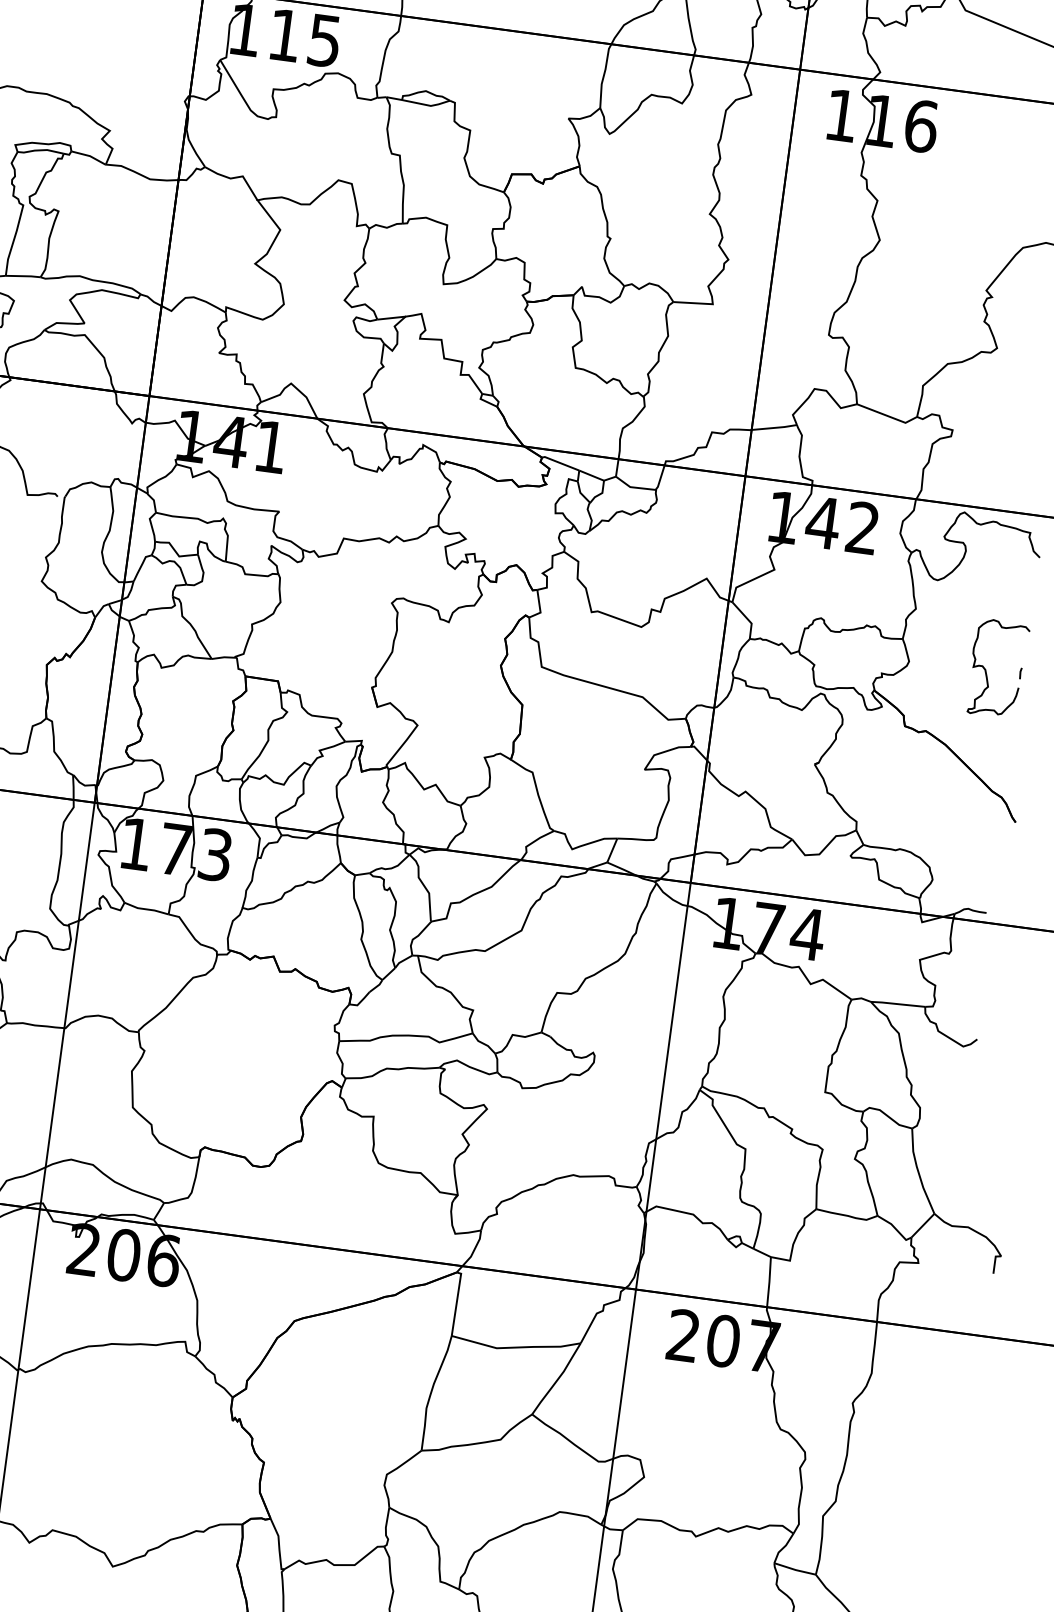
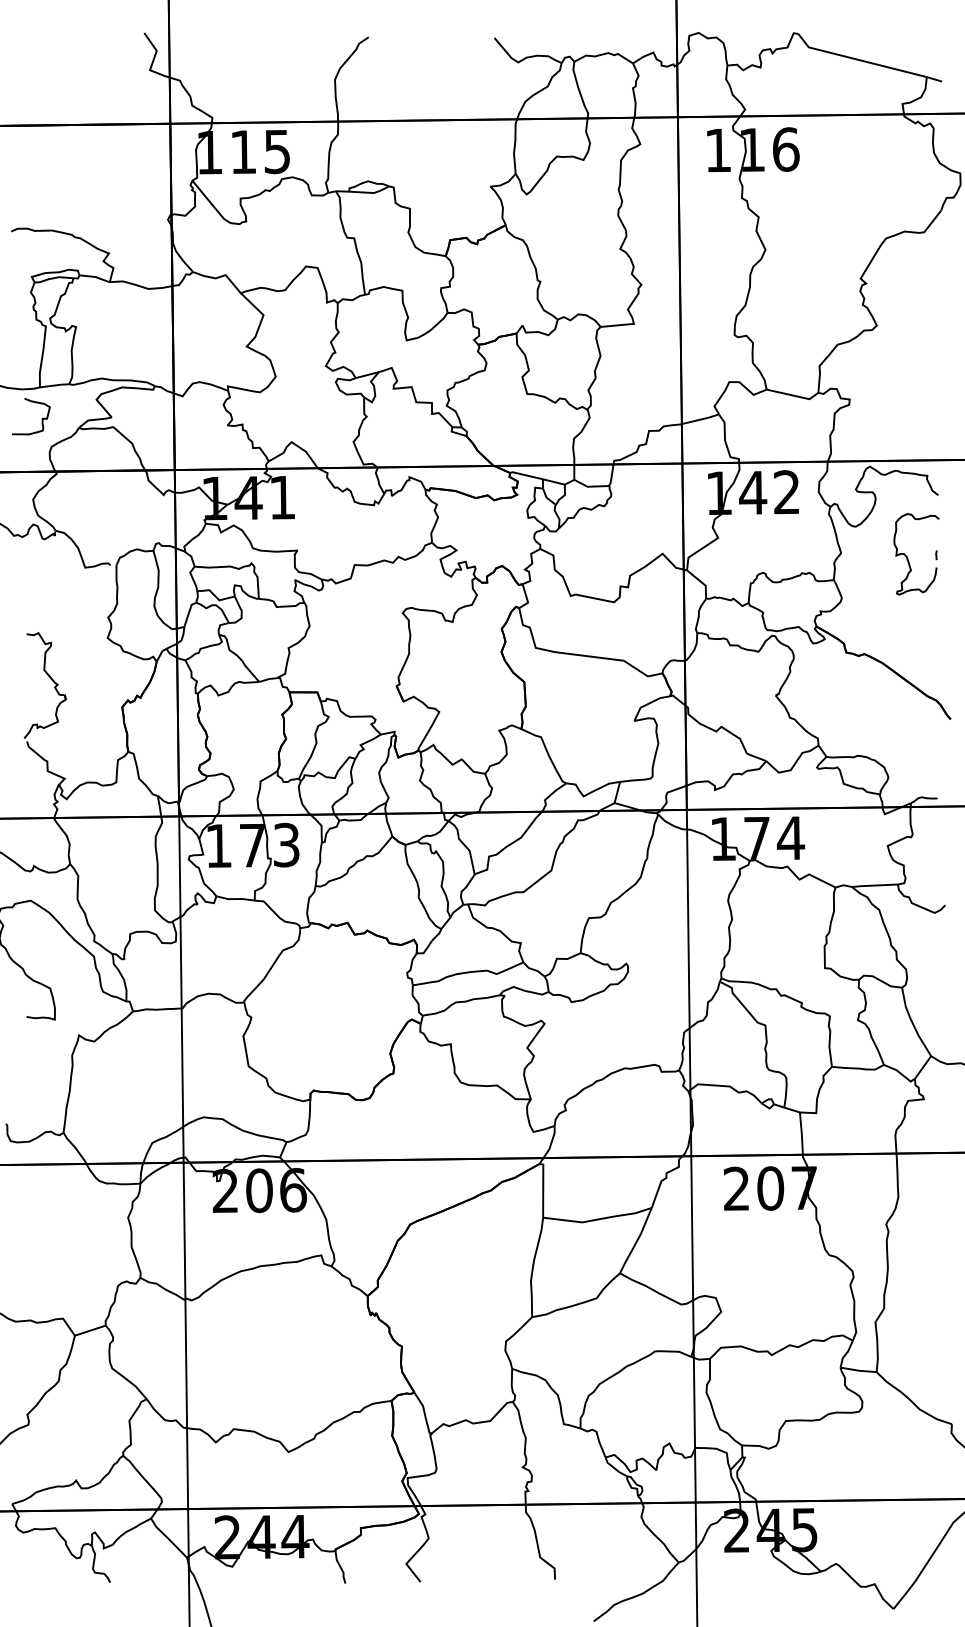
part: (987, 672) -> (908, 558), moved

